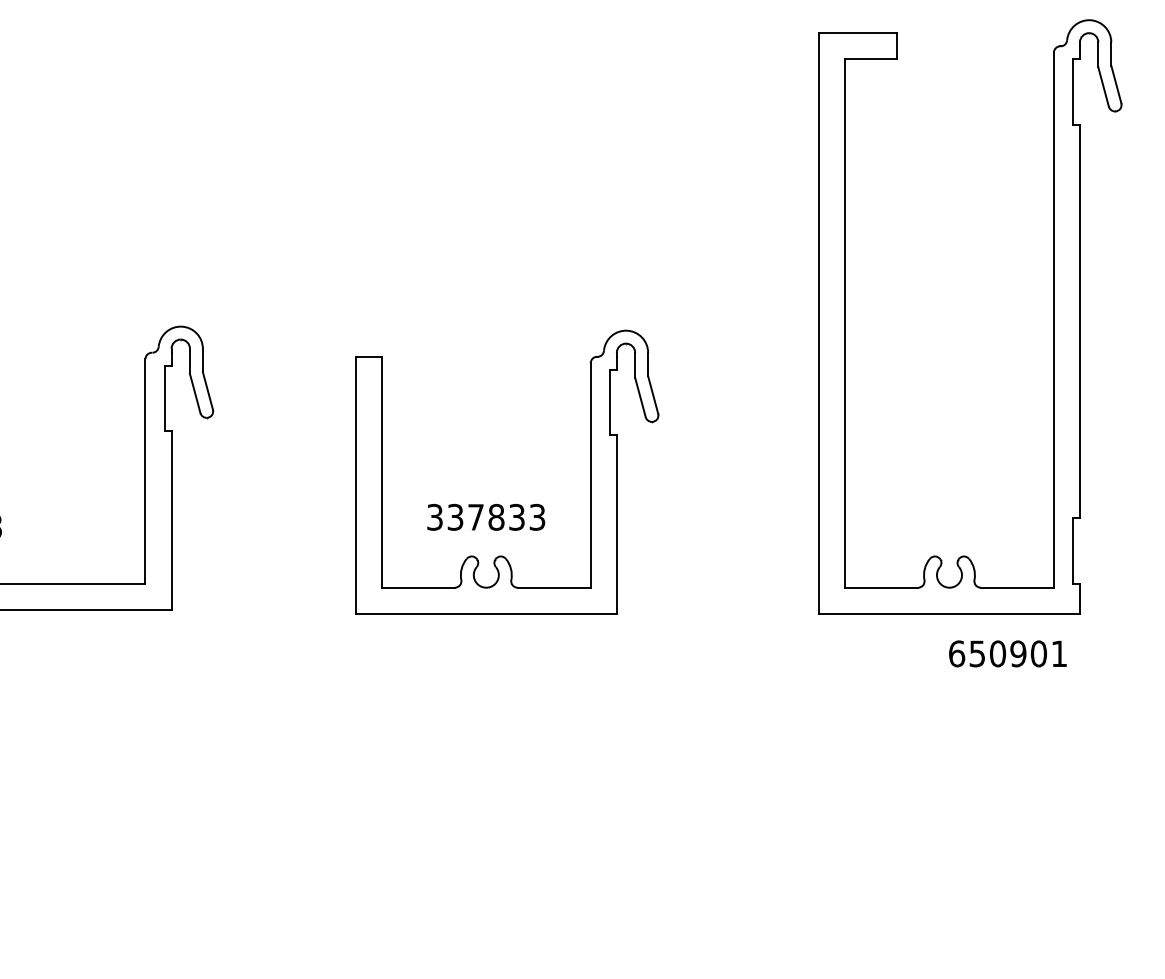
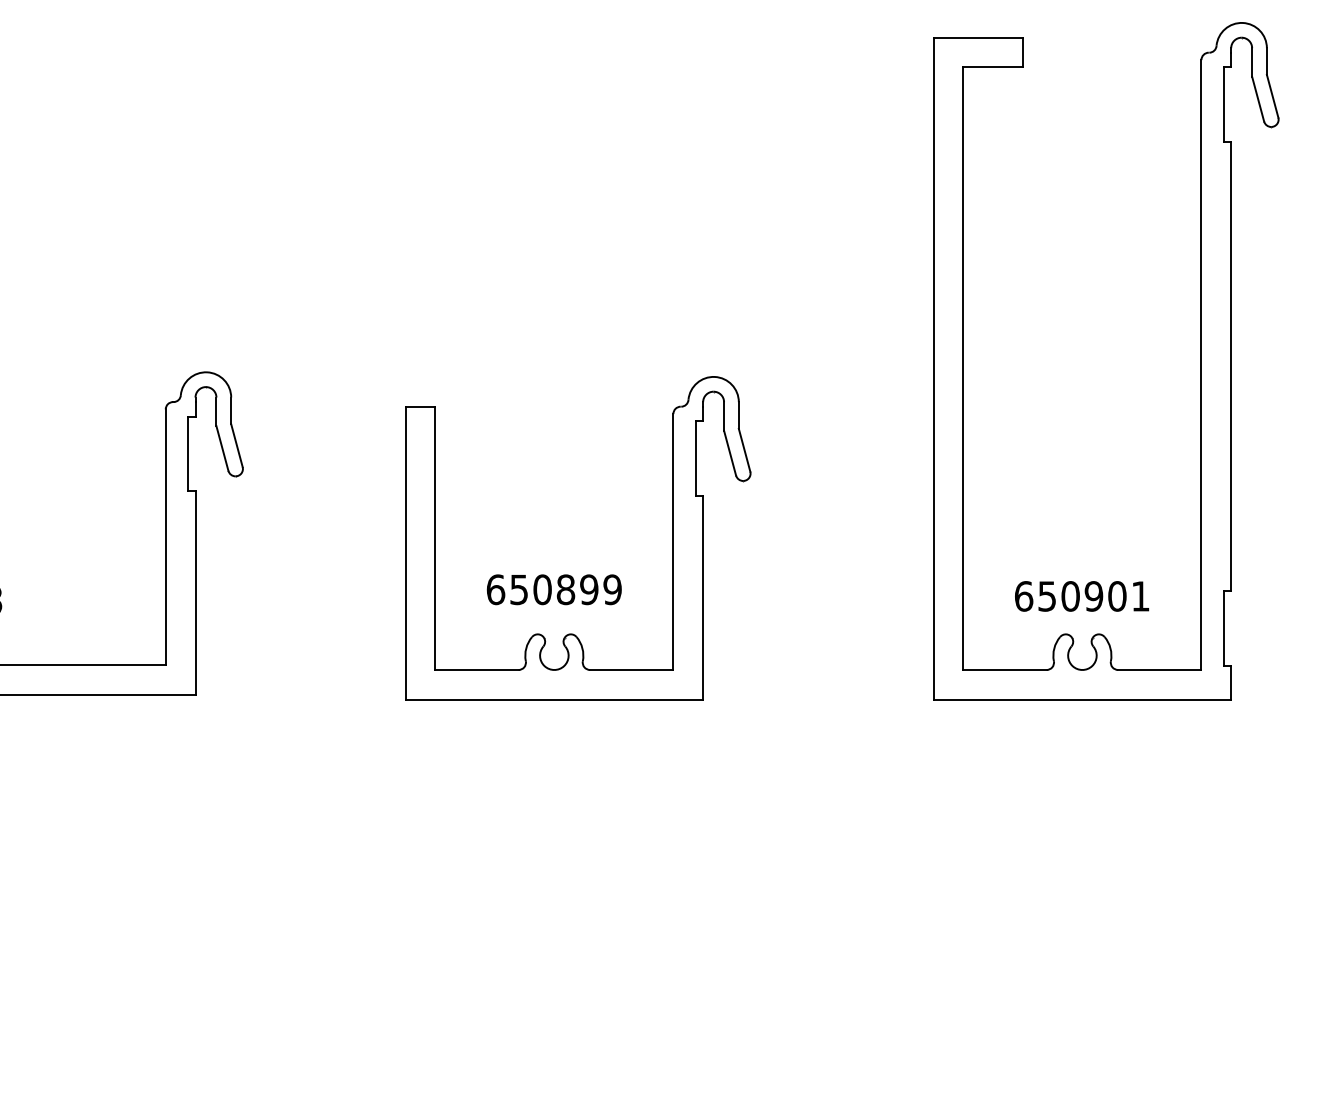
text: (485, 517) -> (553, 589), 337833 -> 650899
text: (1008, 653) -> (1082, 596), moved

